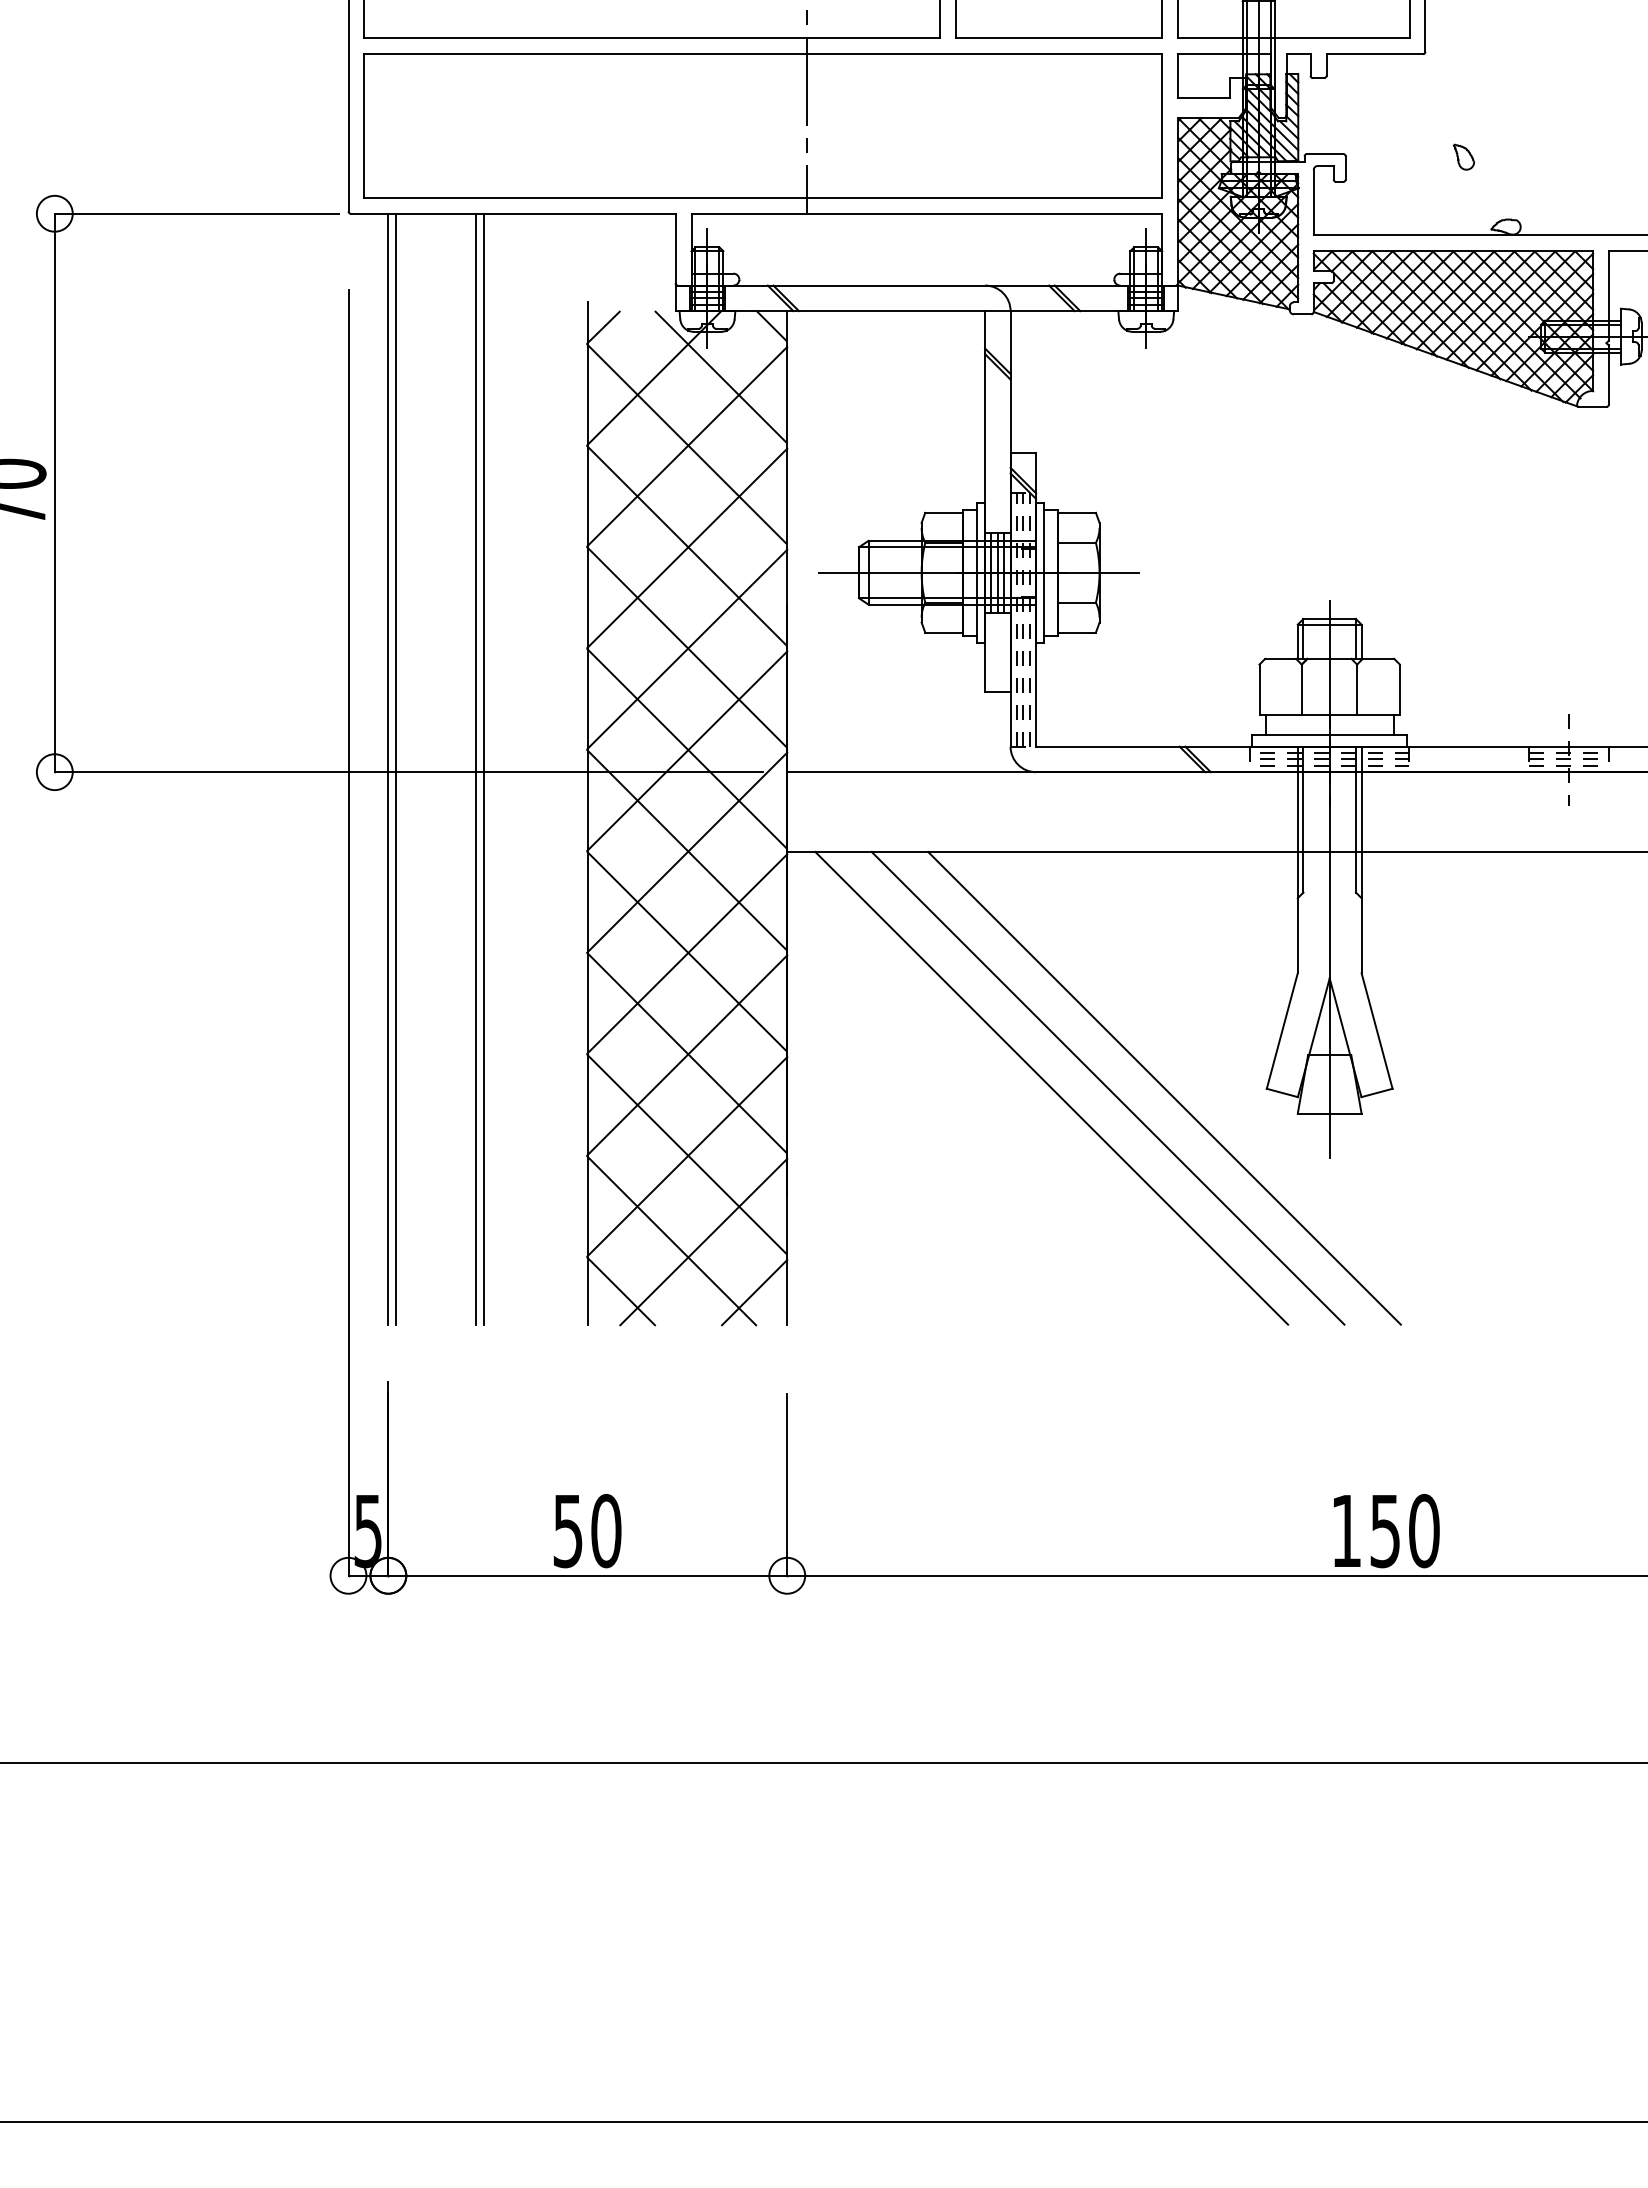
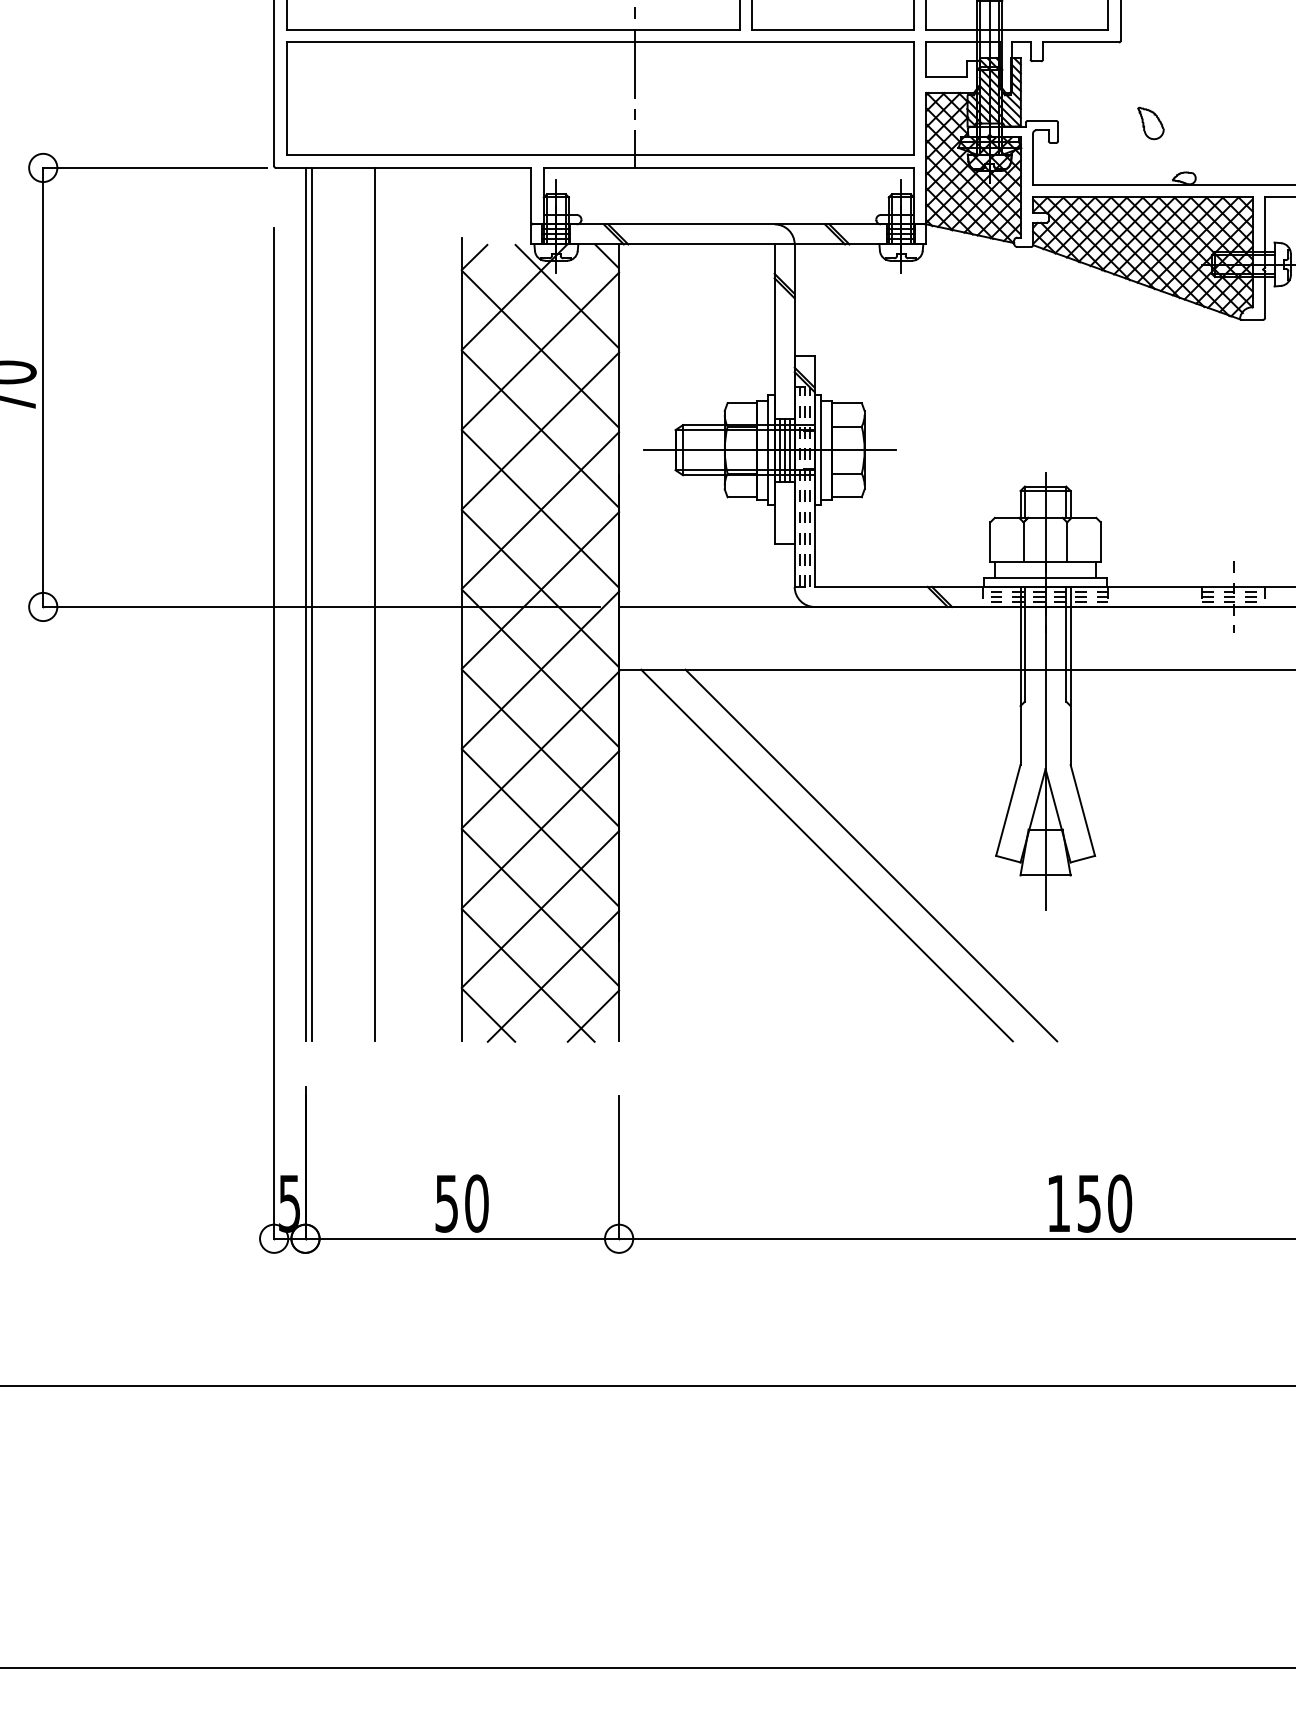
part: (1464, 157) -> (1151, 123), size x1.6
line: (483, 769) -> (380, 604), removed
line: (1164, 1088) -> (915, 855), removed

